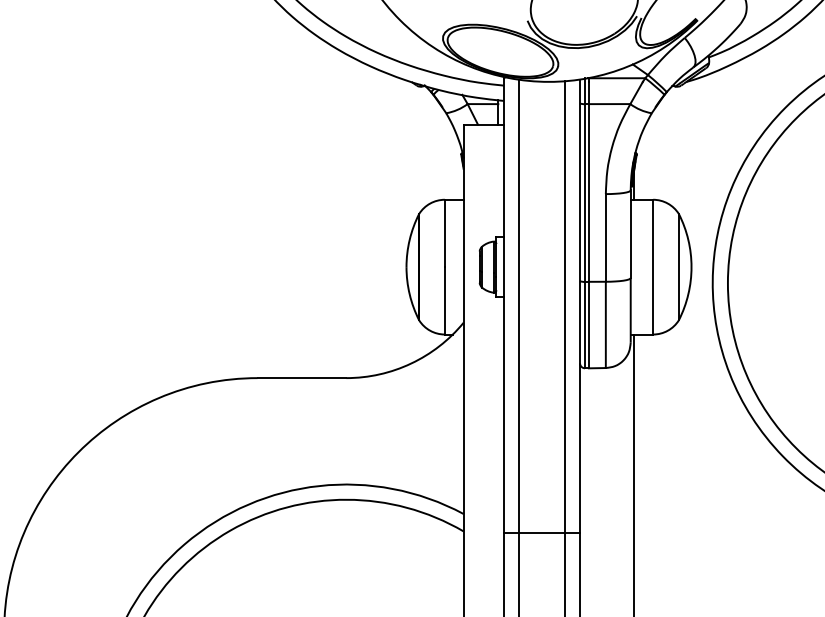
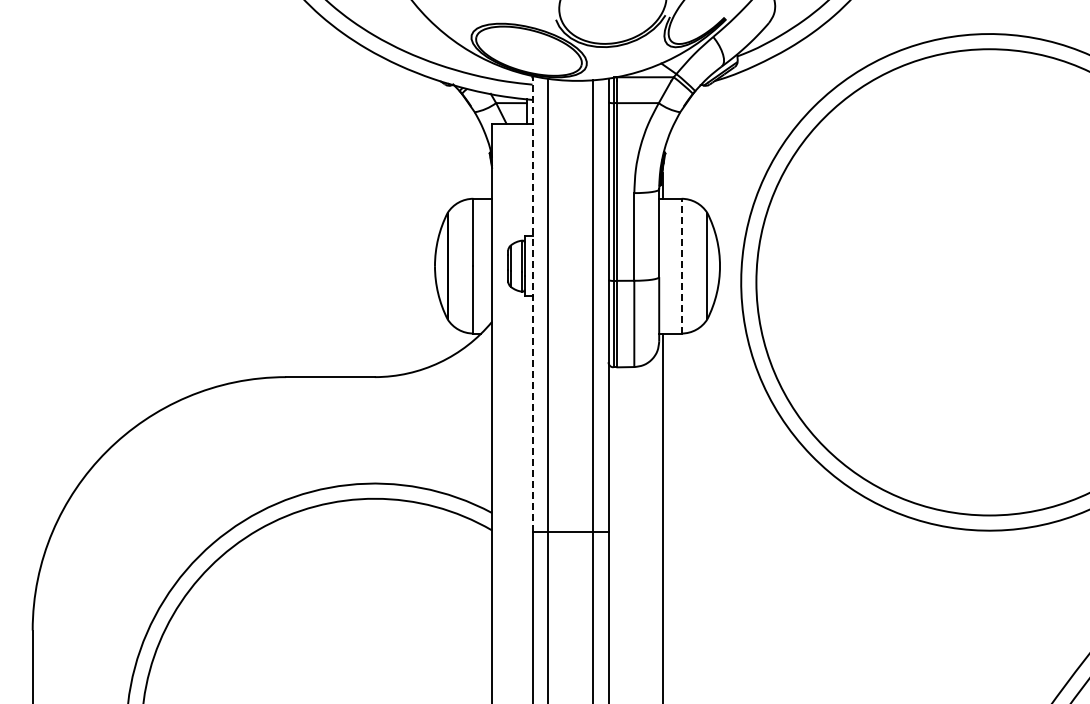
line: (653, 266) -> (681, 265), solid -> dashed
line: (504, 306) -> (532, 305), solid -> dashed

